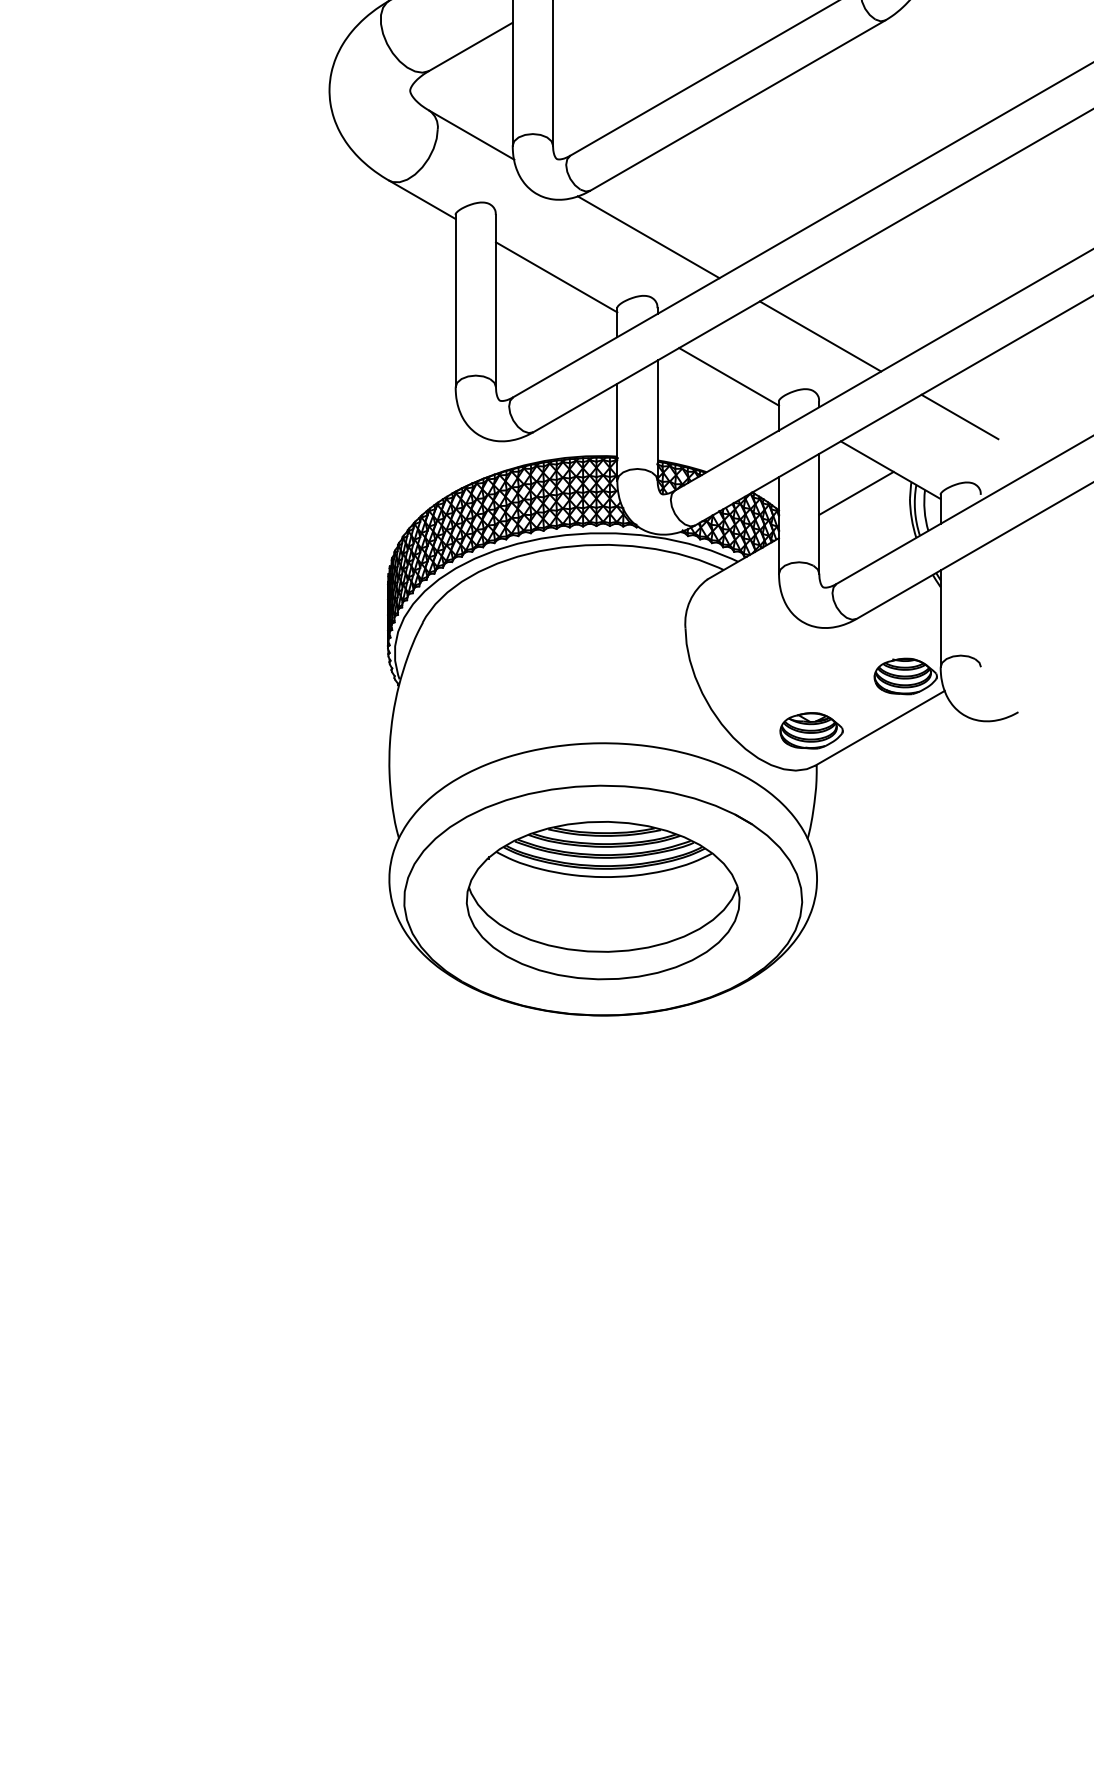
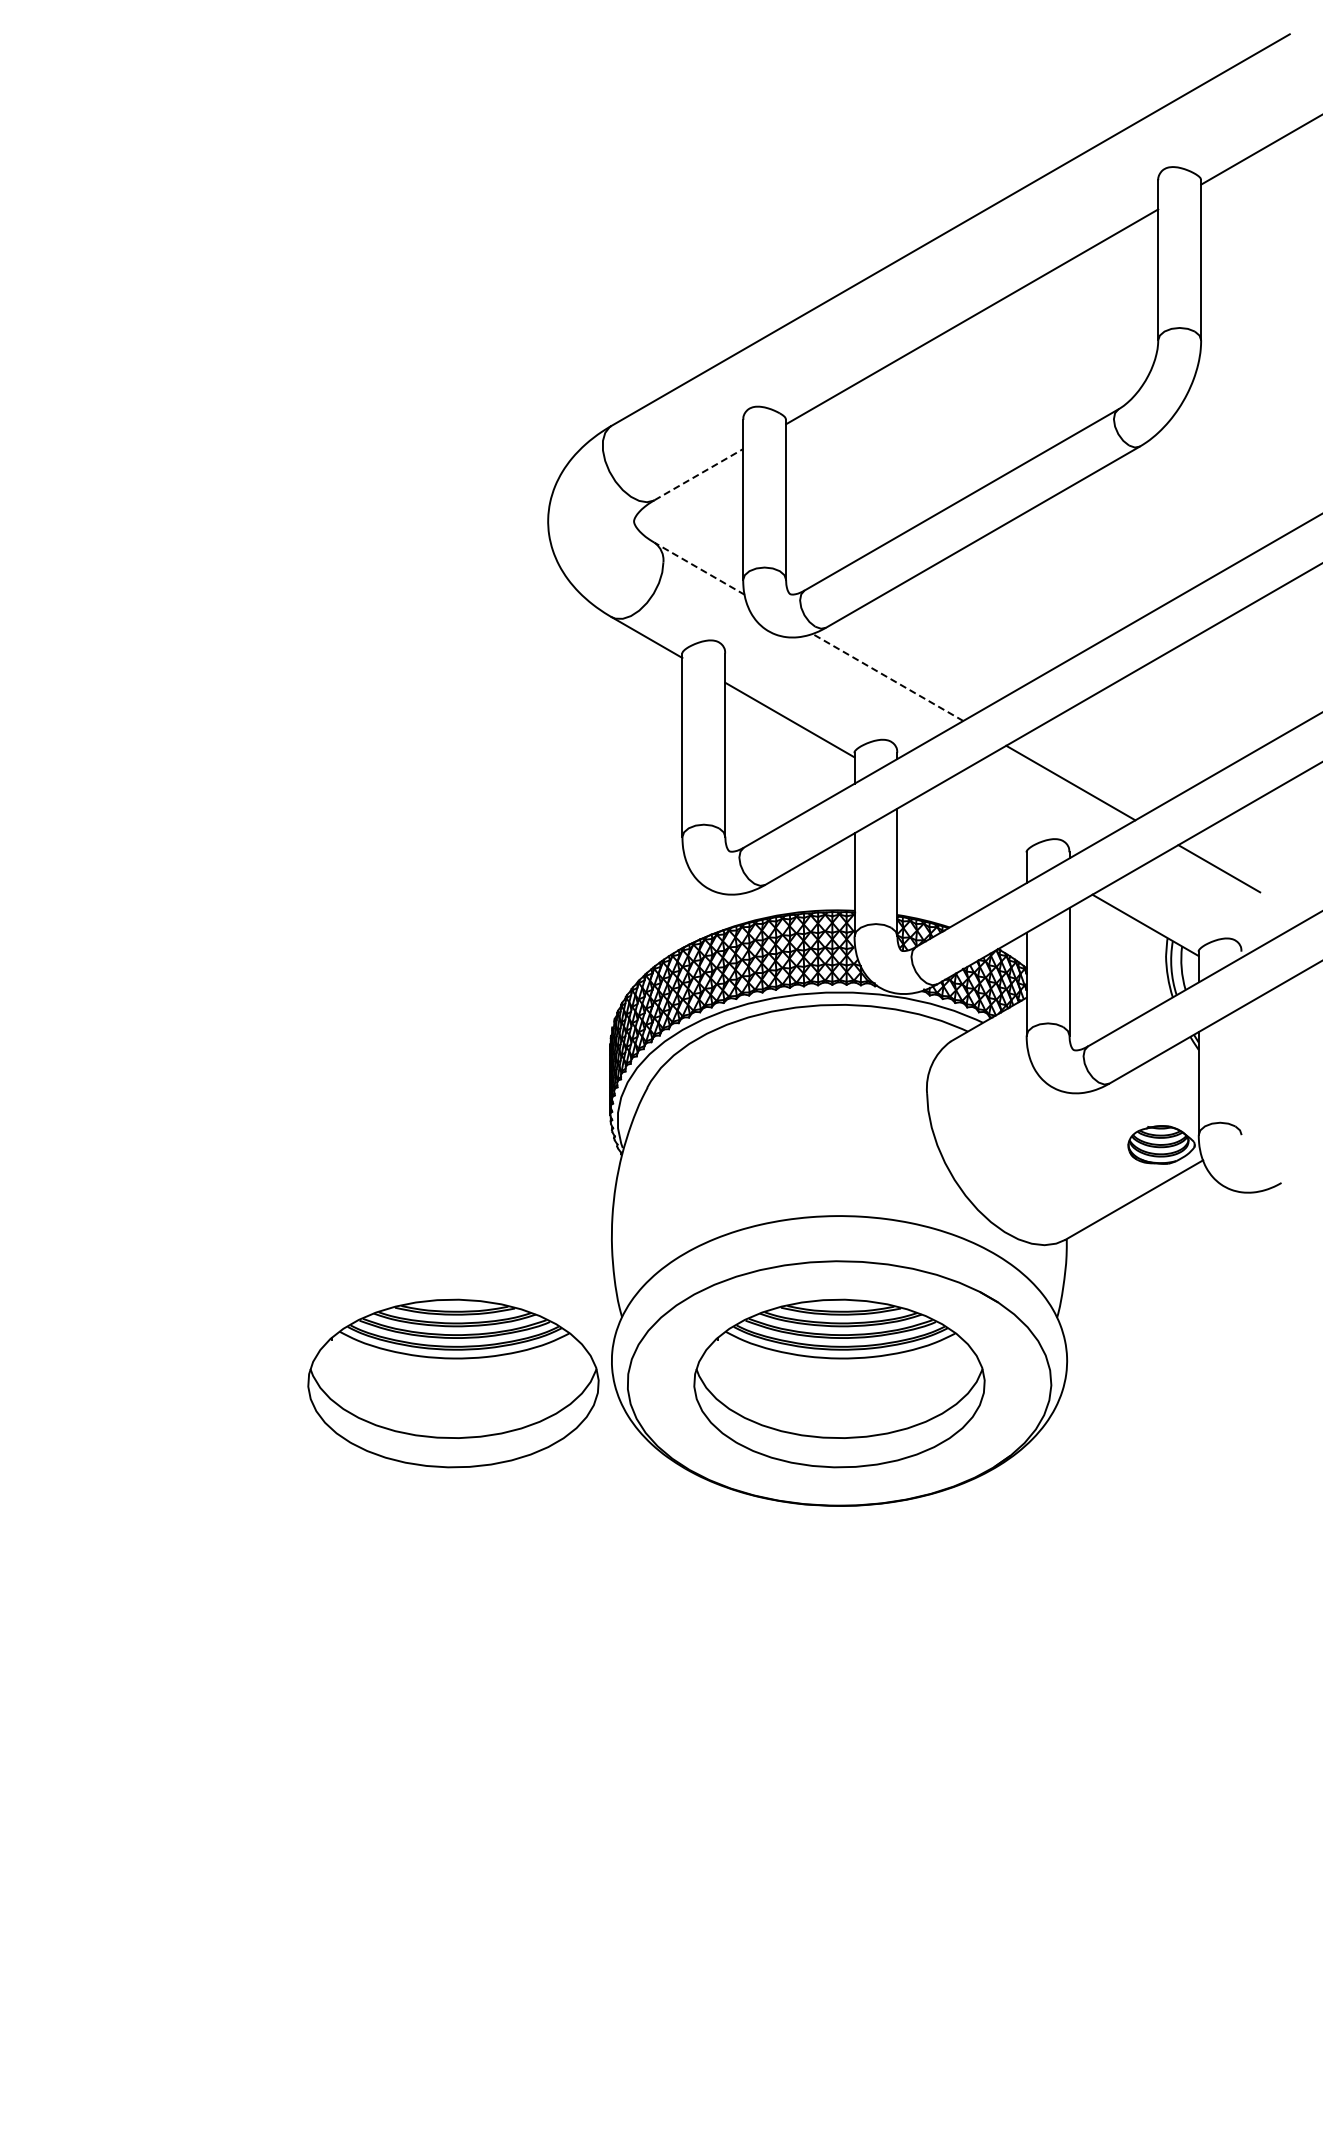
line: (471, 46) -> (699, 474), solid -> dashed
line: (471, 134) -> (699, 568), solid -> dashed
line: (648, 237) -> (887, 677), solid -> dashed
line: (729, 376) -> (973, 825), removed
line: (855, 492) -> (1108, 949), removed
part: (811, 730) -> (1061, 1202), removed
part: (240, 900) -> (453, 1383), added

